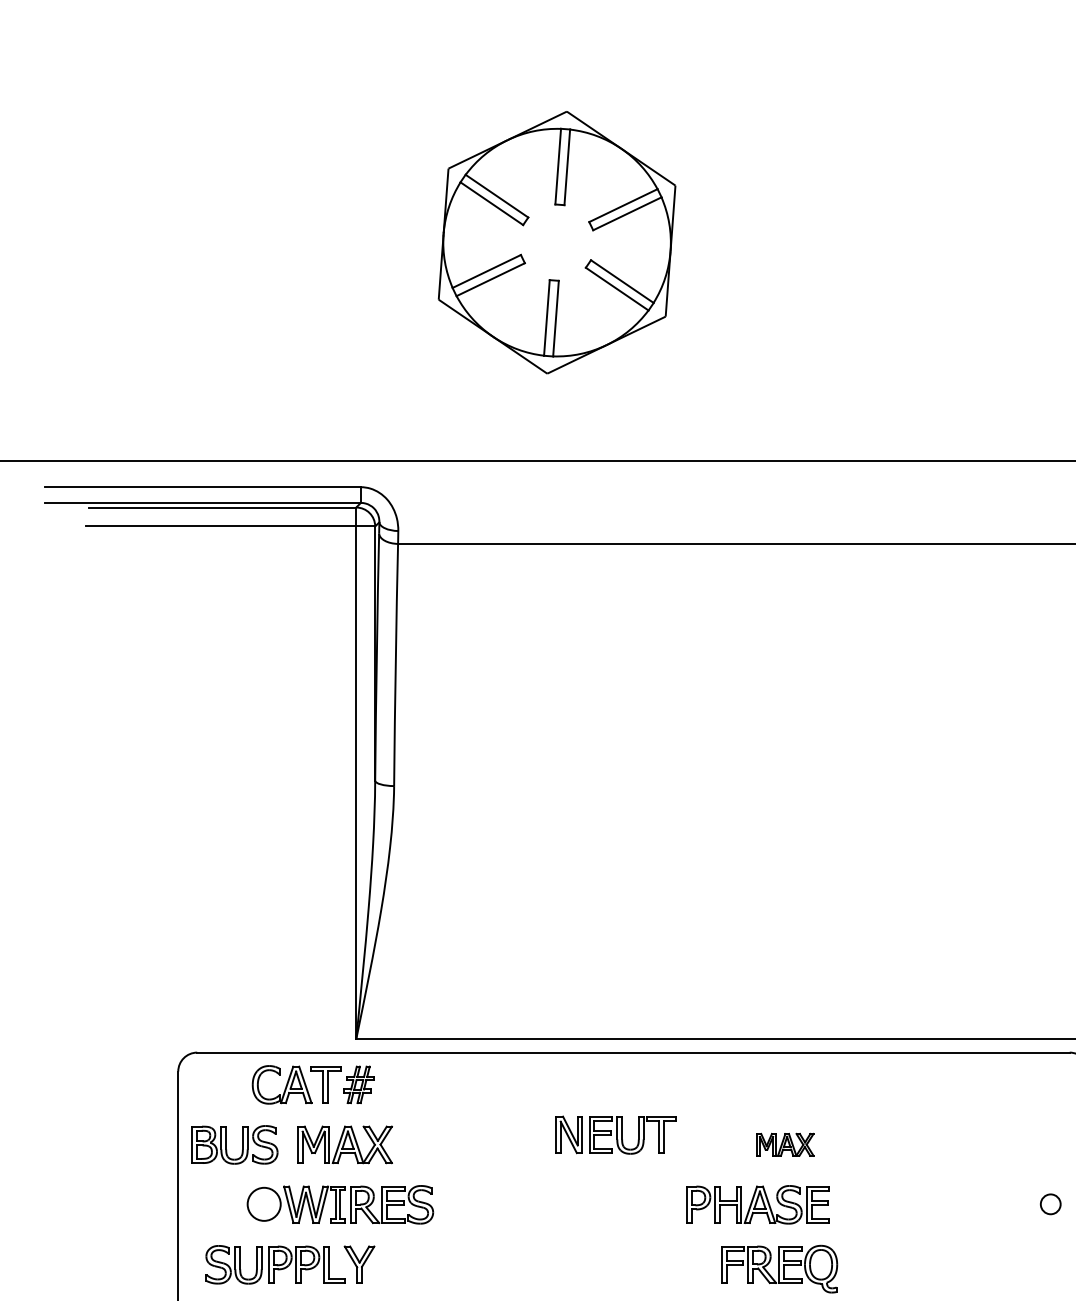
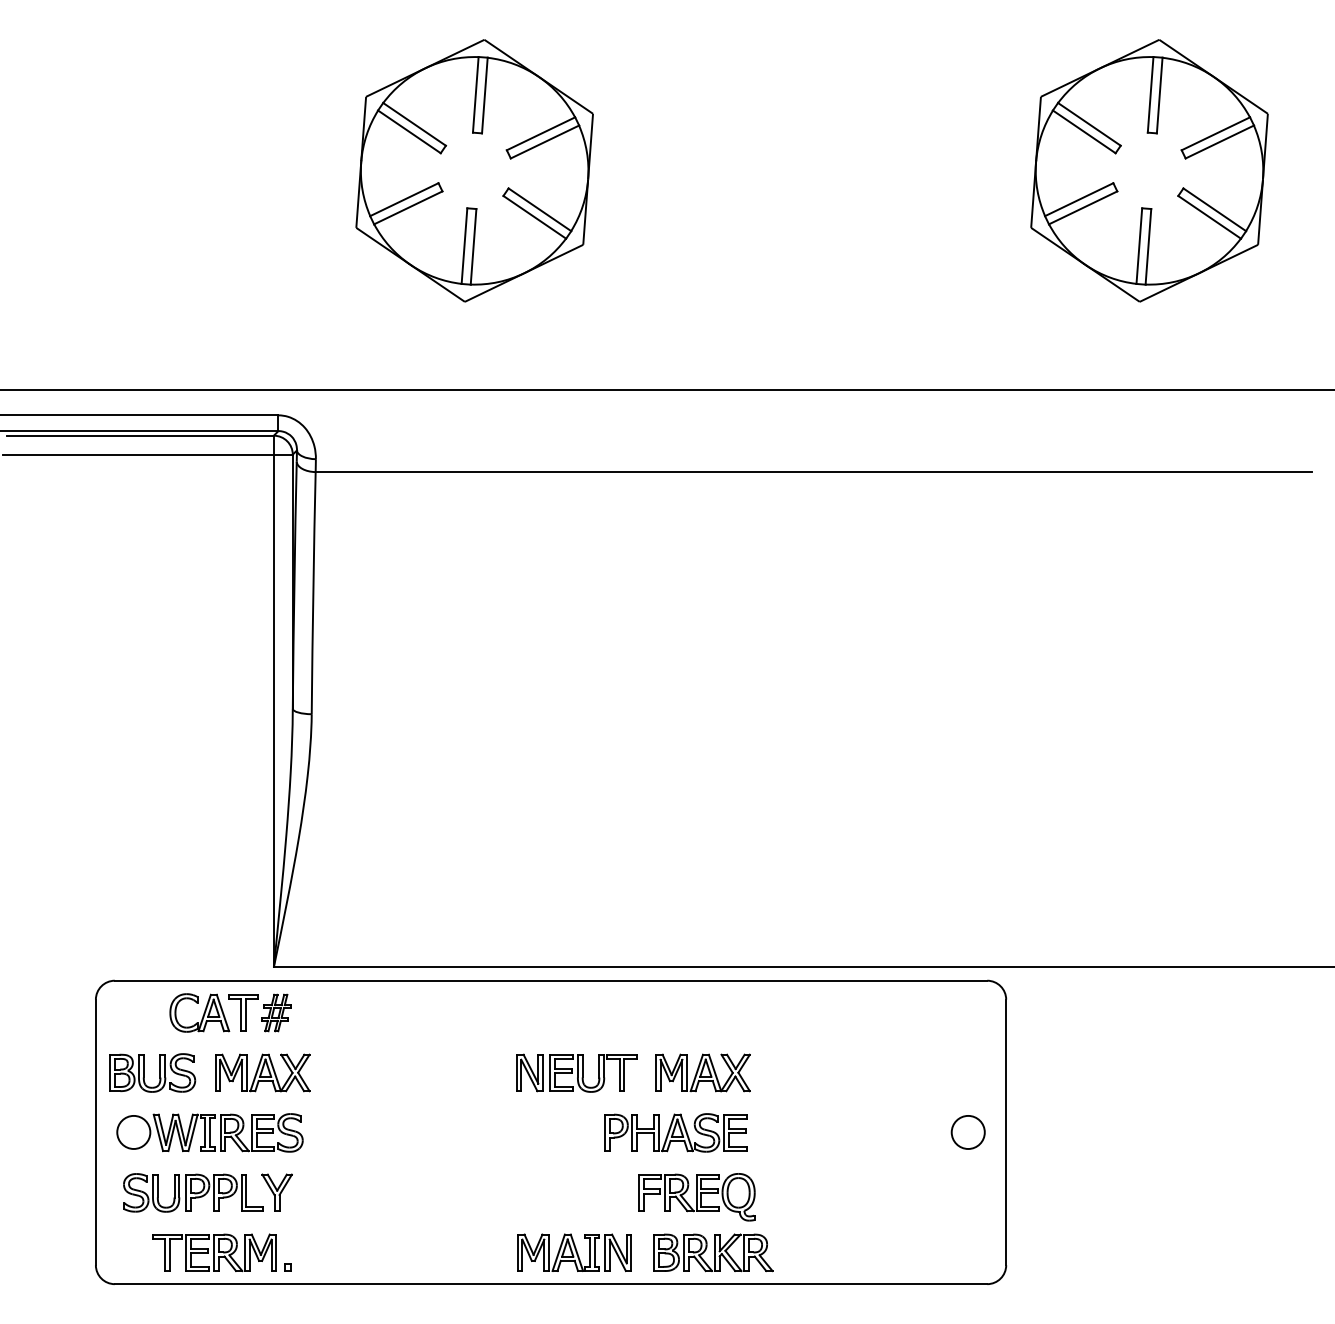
part: (615, 1134) -> (576, 1072), moved
part: (784, 1144) -> (702, 1072), size x1.67
circle: (1049, 1203) -> (967, 1131), size x1.67
part: (339, 1204) -> (209, 1132), moved

